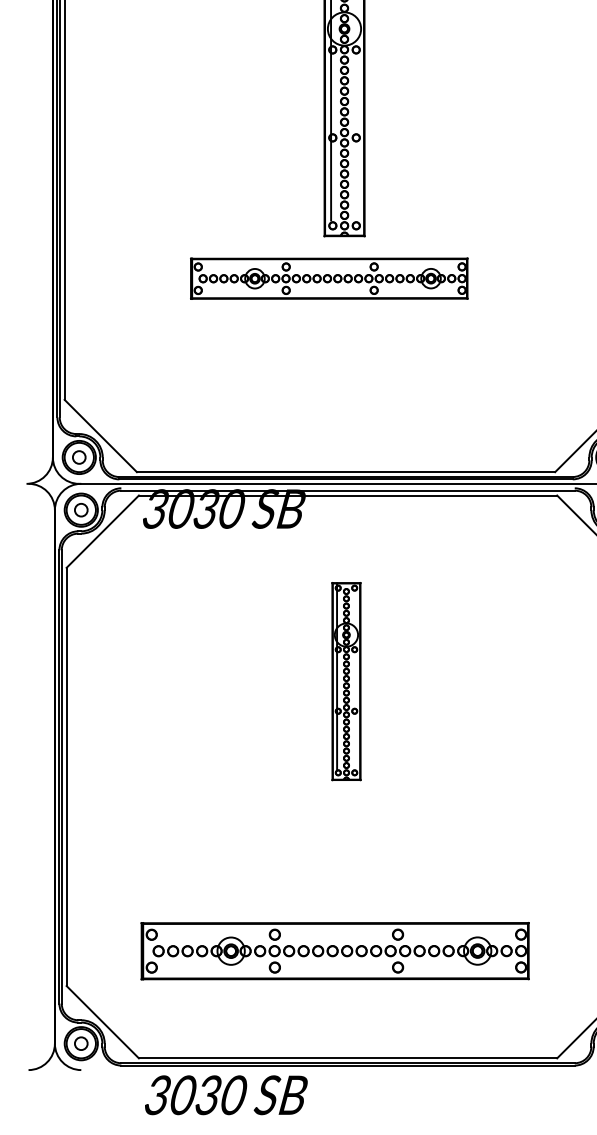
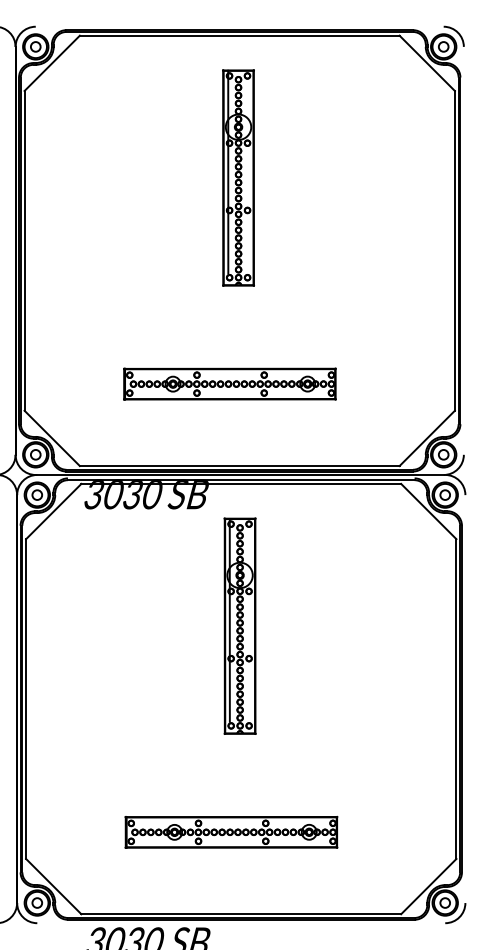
part: (328, 277) -> (229, 383), moved
part: (345, 680) -> (239, 625), size x1.43
part: (335, 951) -> (231, 832), size x0.71

